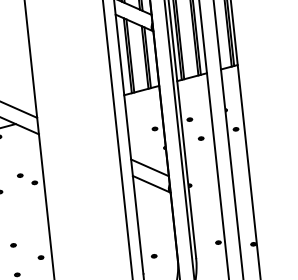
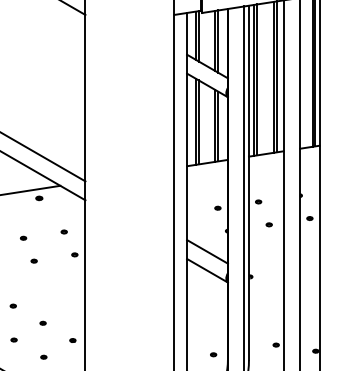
part: (19, 175) -> (63, 231), moved
part: (154, 256) -> (213, 354), moved

